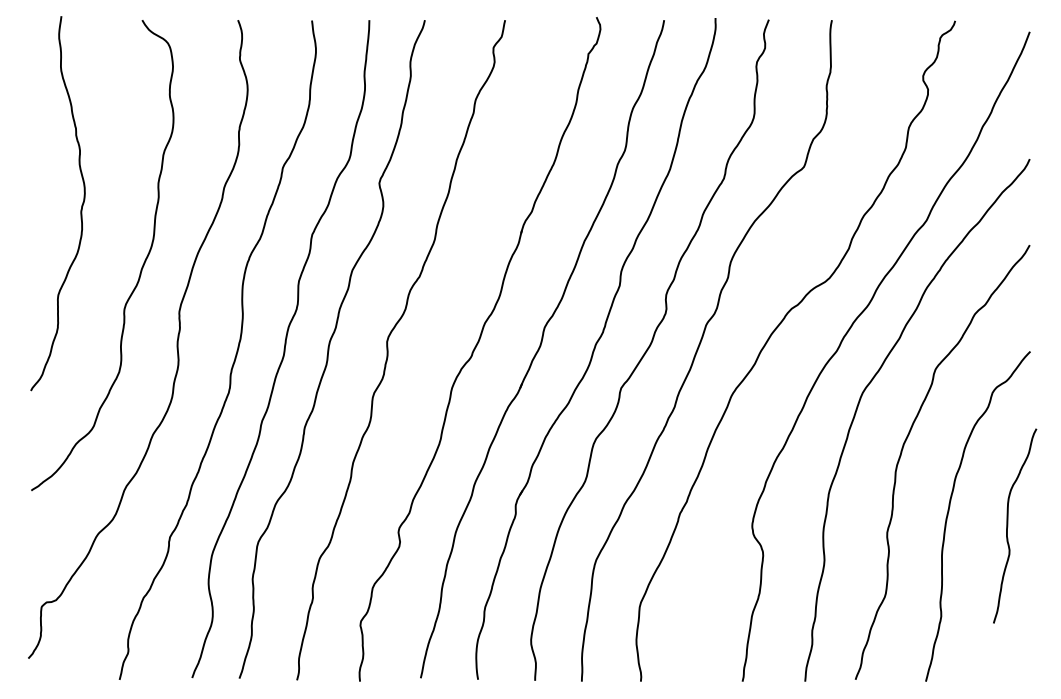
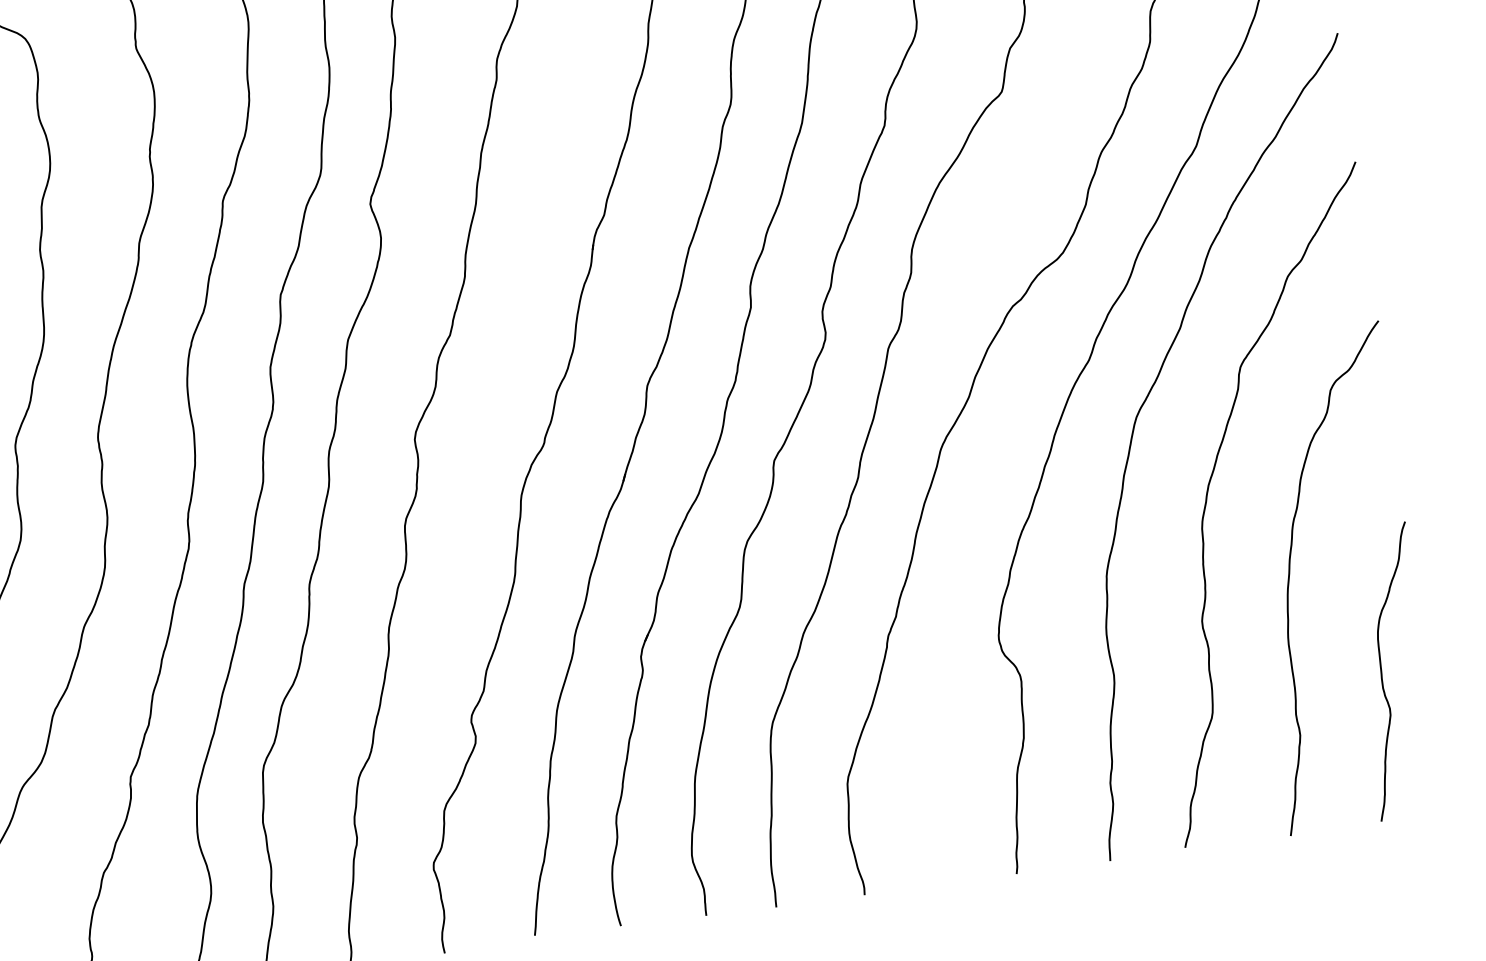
curve: (1008, 525) -> (1383, 672), moved

